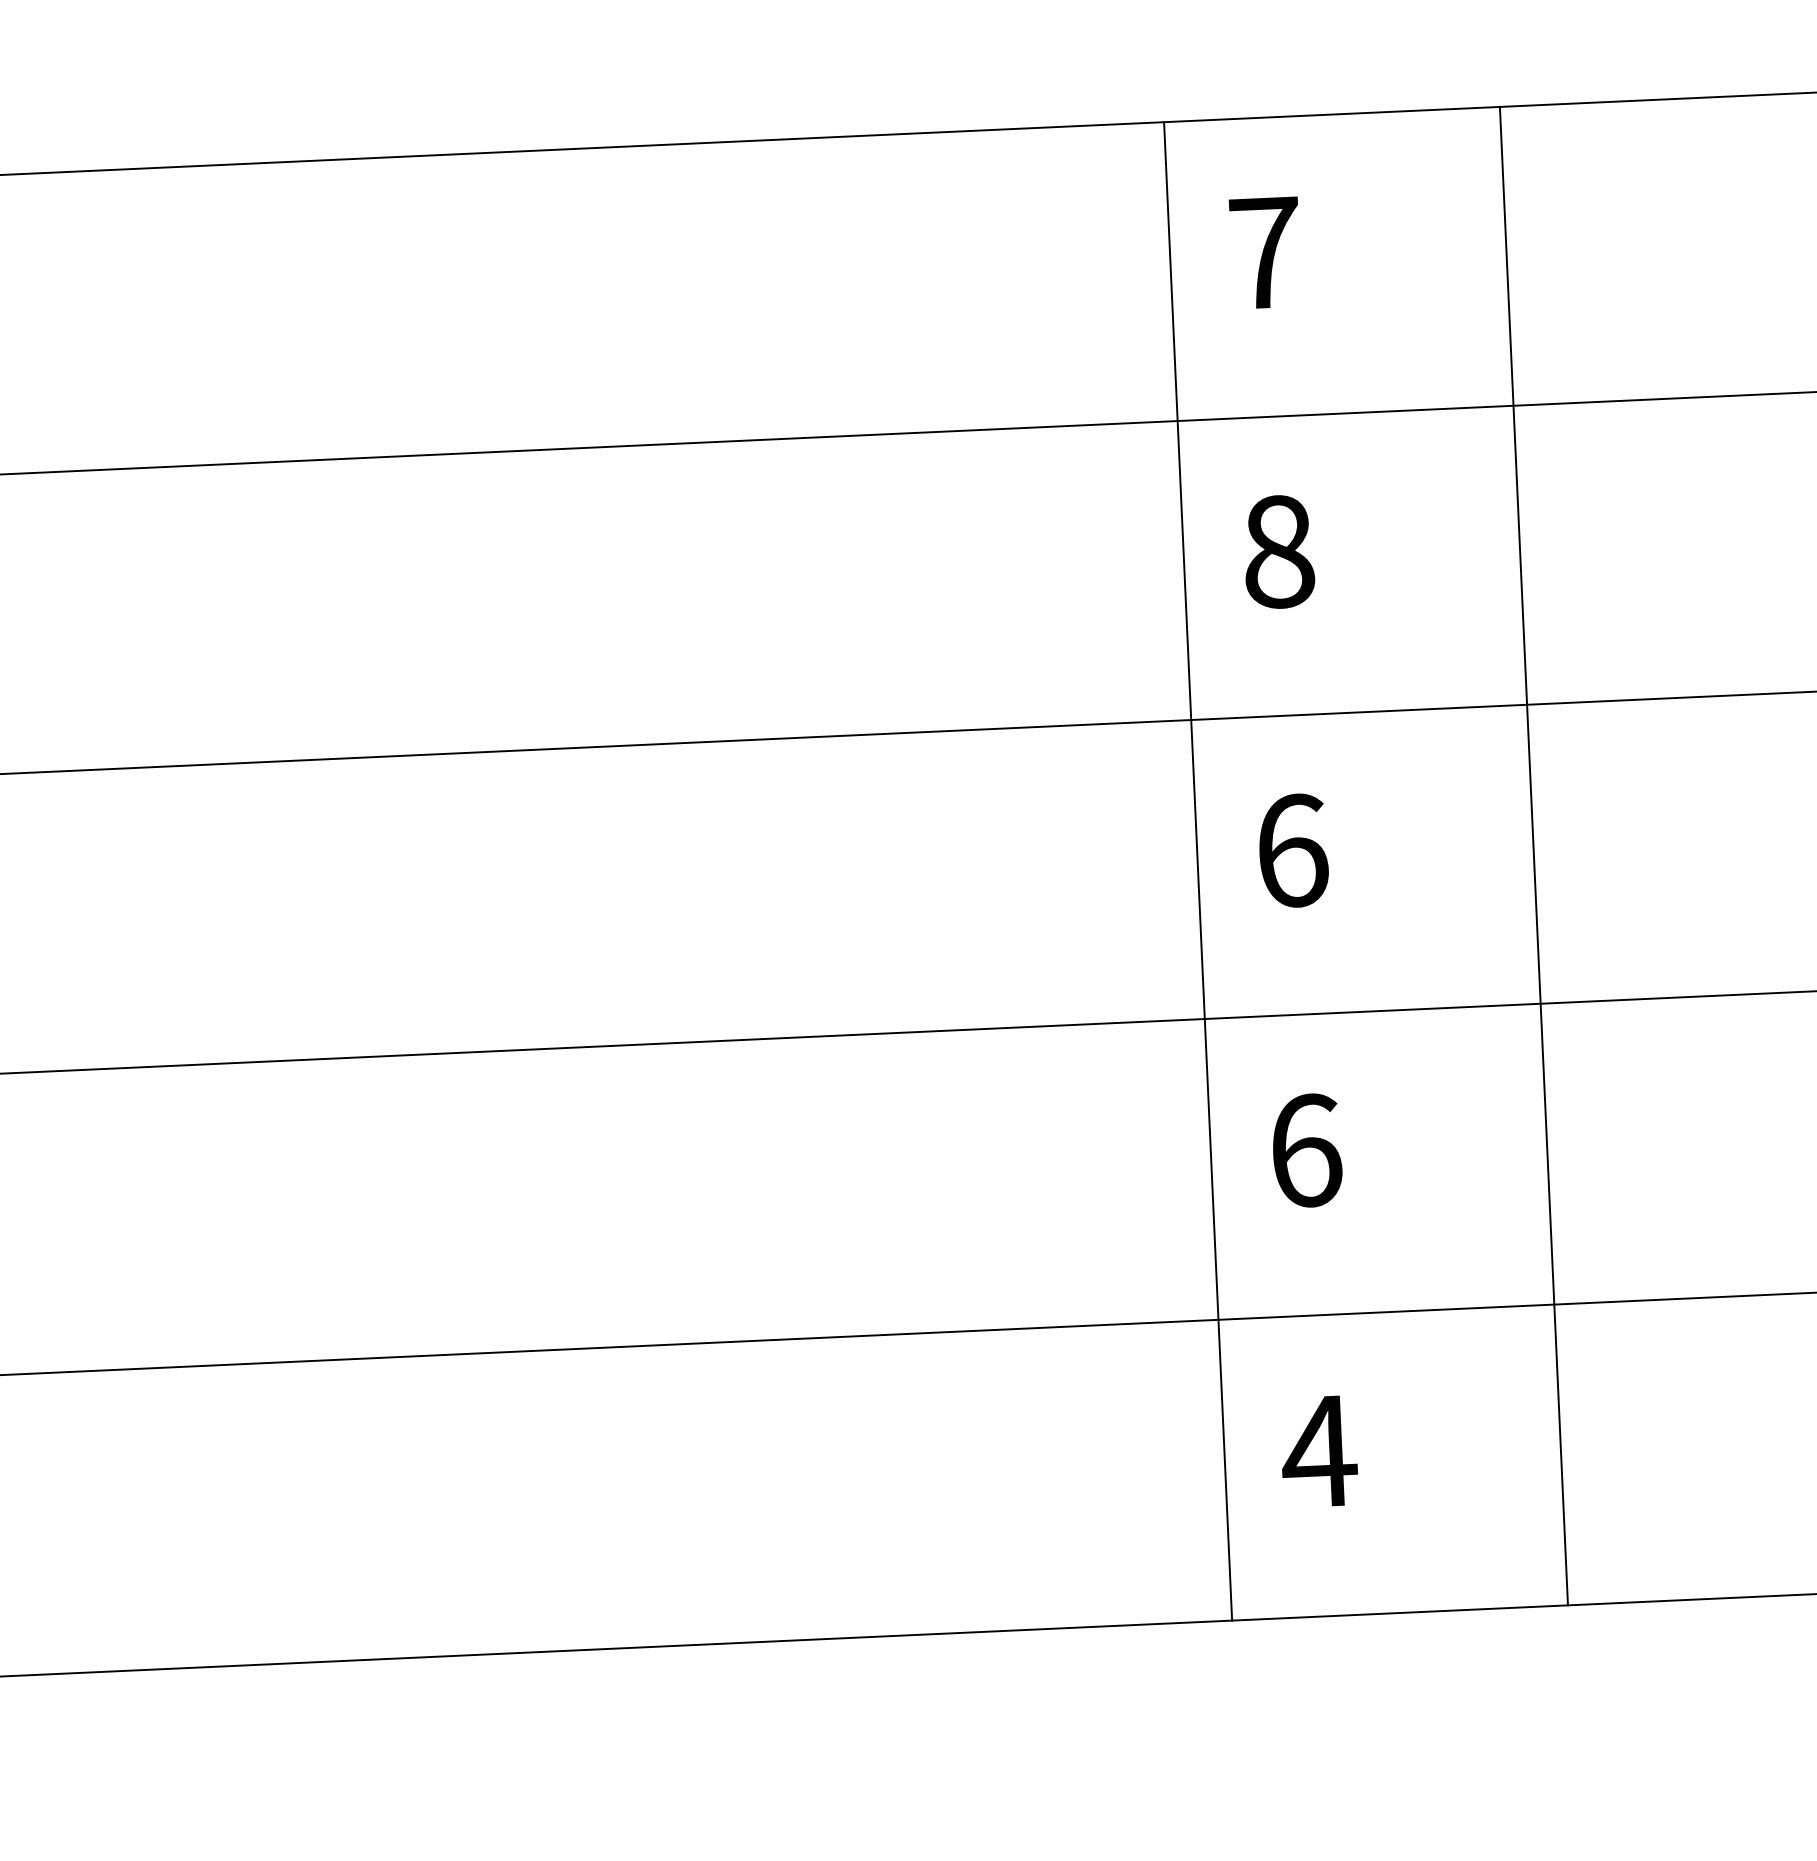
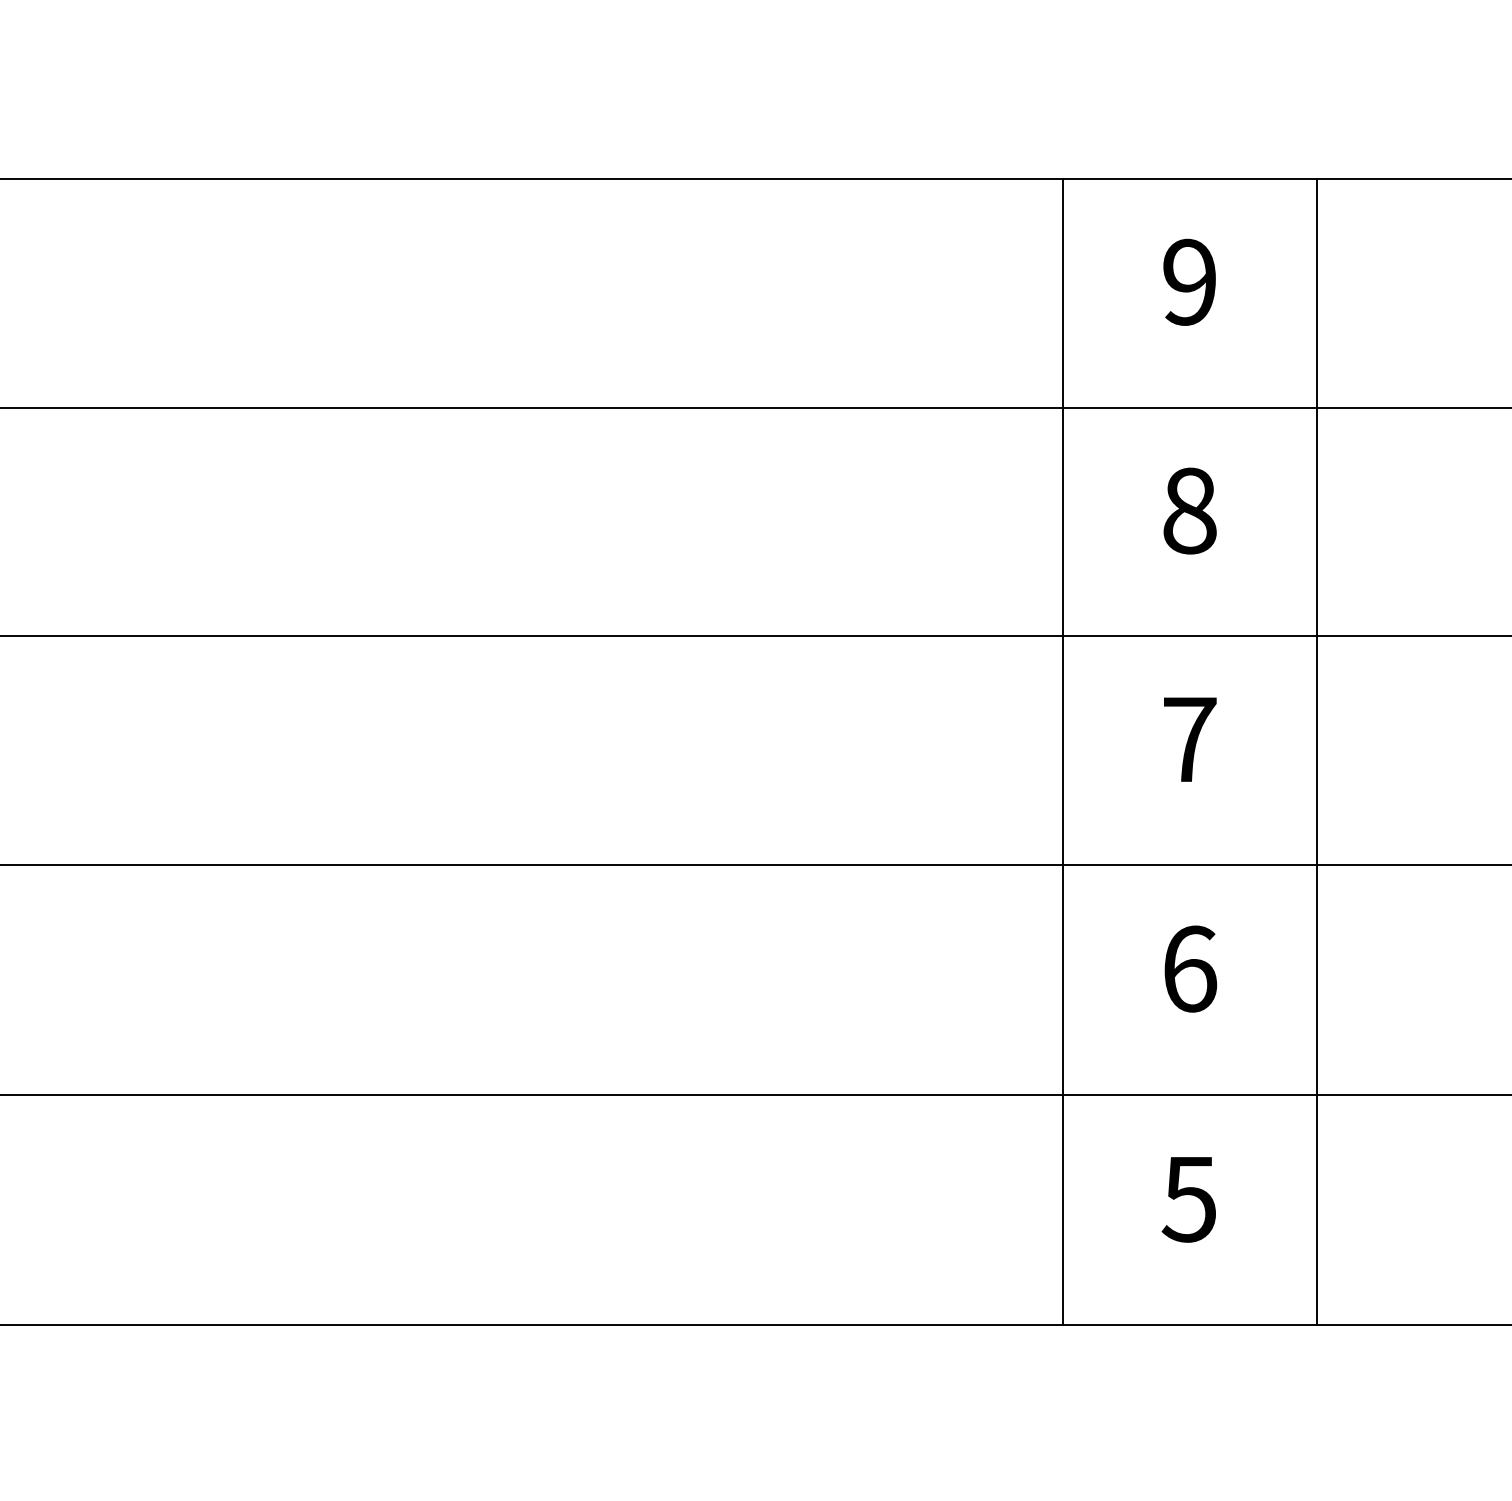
text: (1264, 251) -> (1189, 281), 7 -> 9
text: (1293, 850) -> (1190, 739), 6 -> 7
line: (1534, 855) -> (1317, 751), moved
line: (1198, 871) -> (1063, 752), moved
text: (1319, 1452) -> (1189, 1199), 4 -> 5

